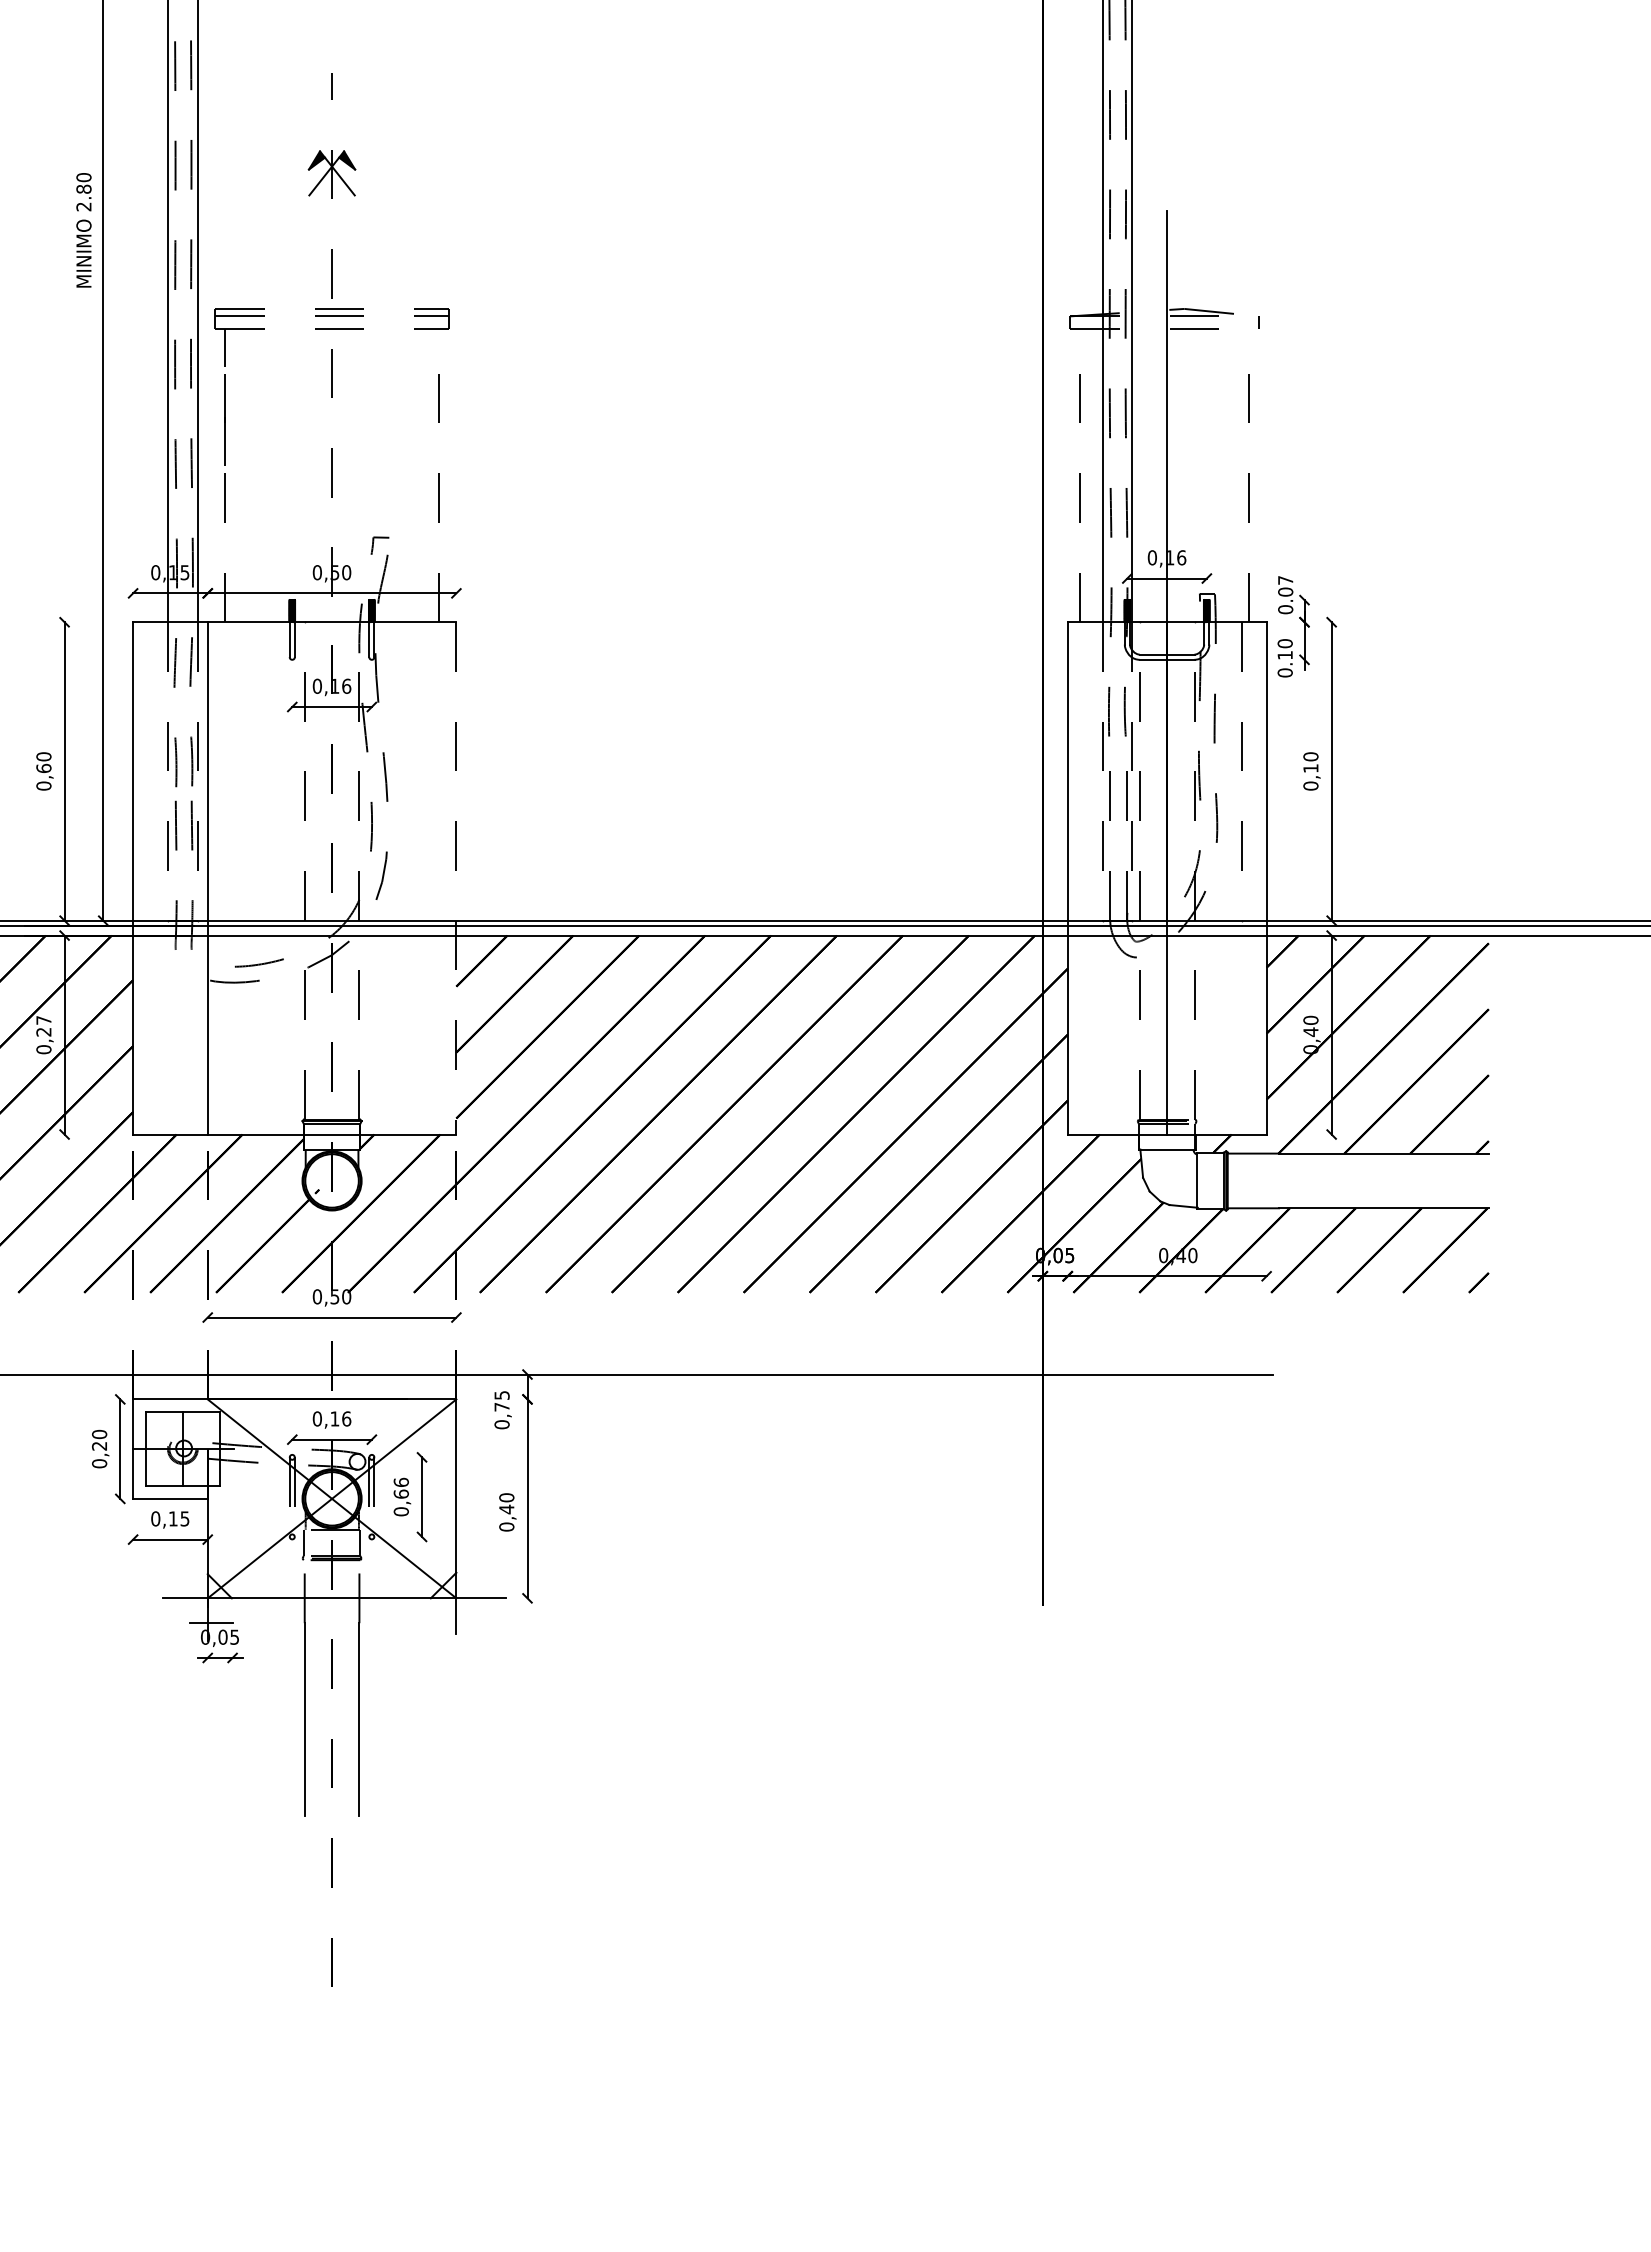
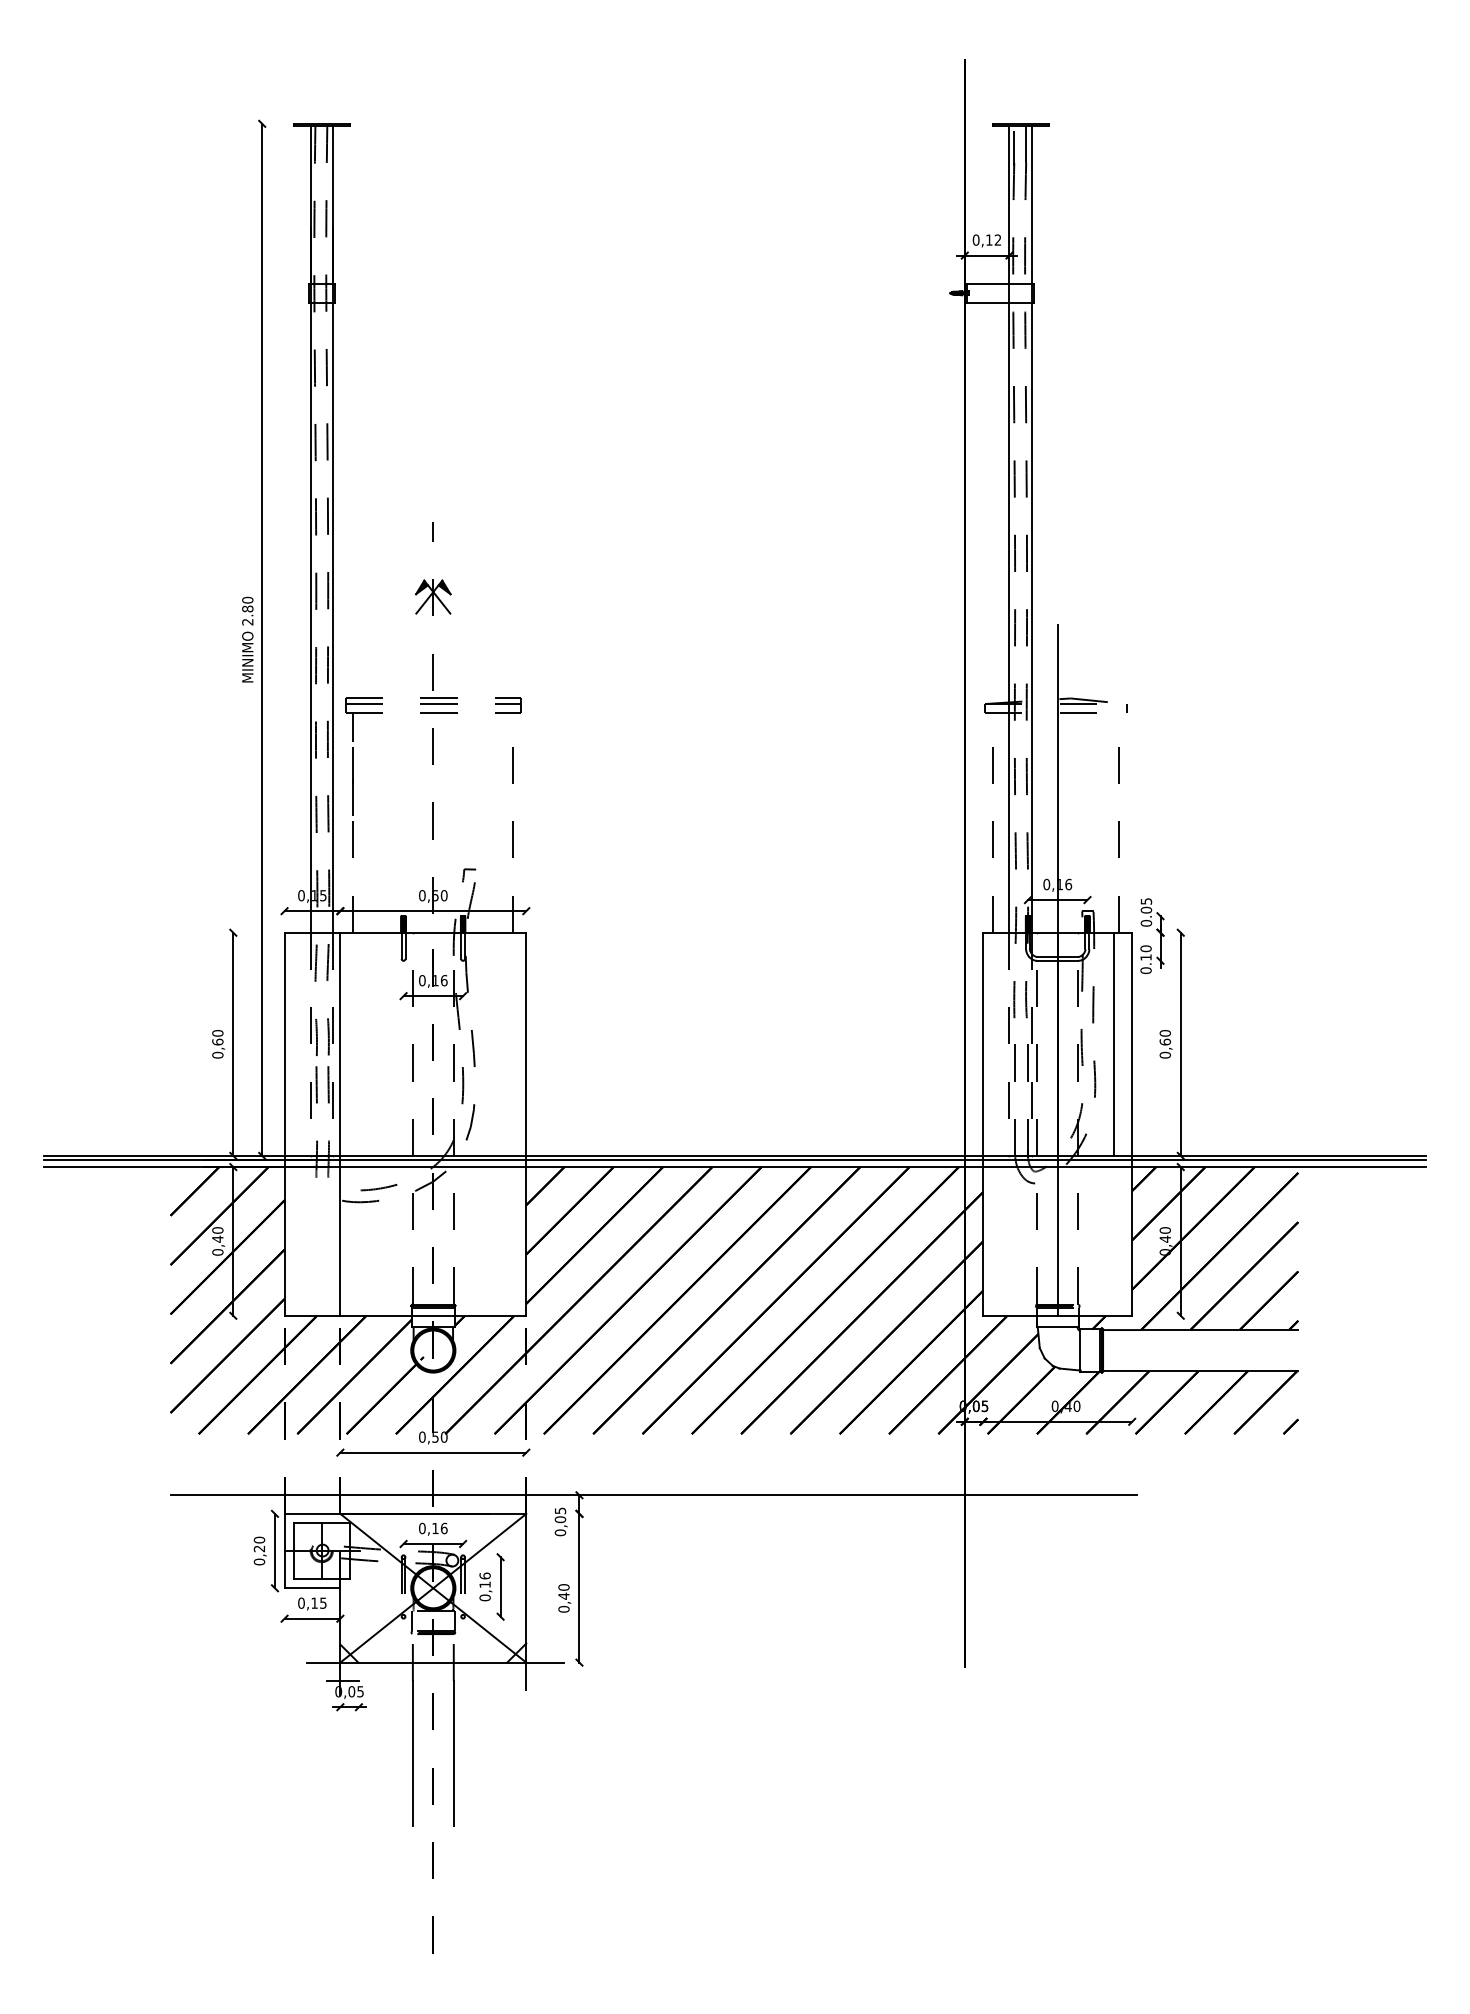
text: (1285, 580) -> (1146, 901), 0.07 -> 0.05
text: (1309, 767) -> (1164, 1041), 0,10 -> 0,60
line: (1241, 771) -> (1113, 1044), dashed -> solid
line: (456, 878) -> (526, 1124), dashed -> solid
text: (43, 1025) -> (217, 1234), 0,27 -> 0,40
text: (502, 1406) -> (560, 1519), 0,75 -> 0,05
text: (400, 1493) -> (484, 1584), 0,66 -> 0,16

